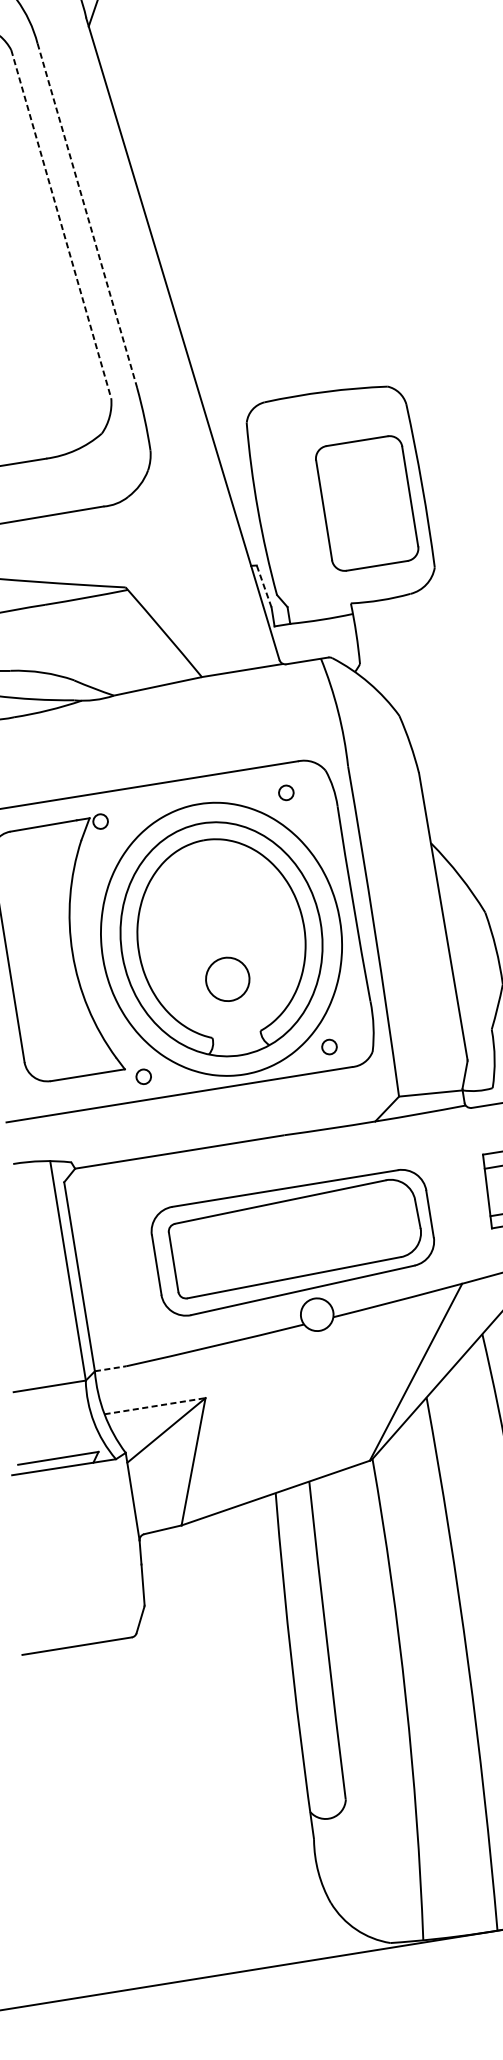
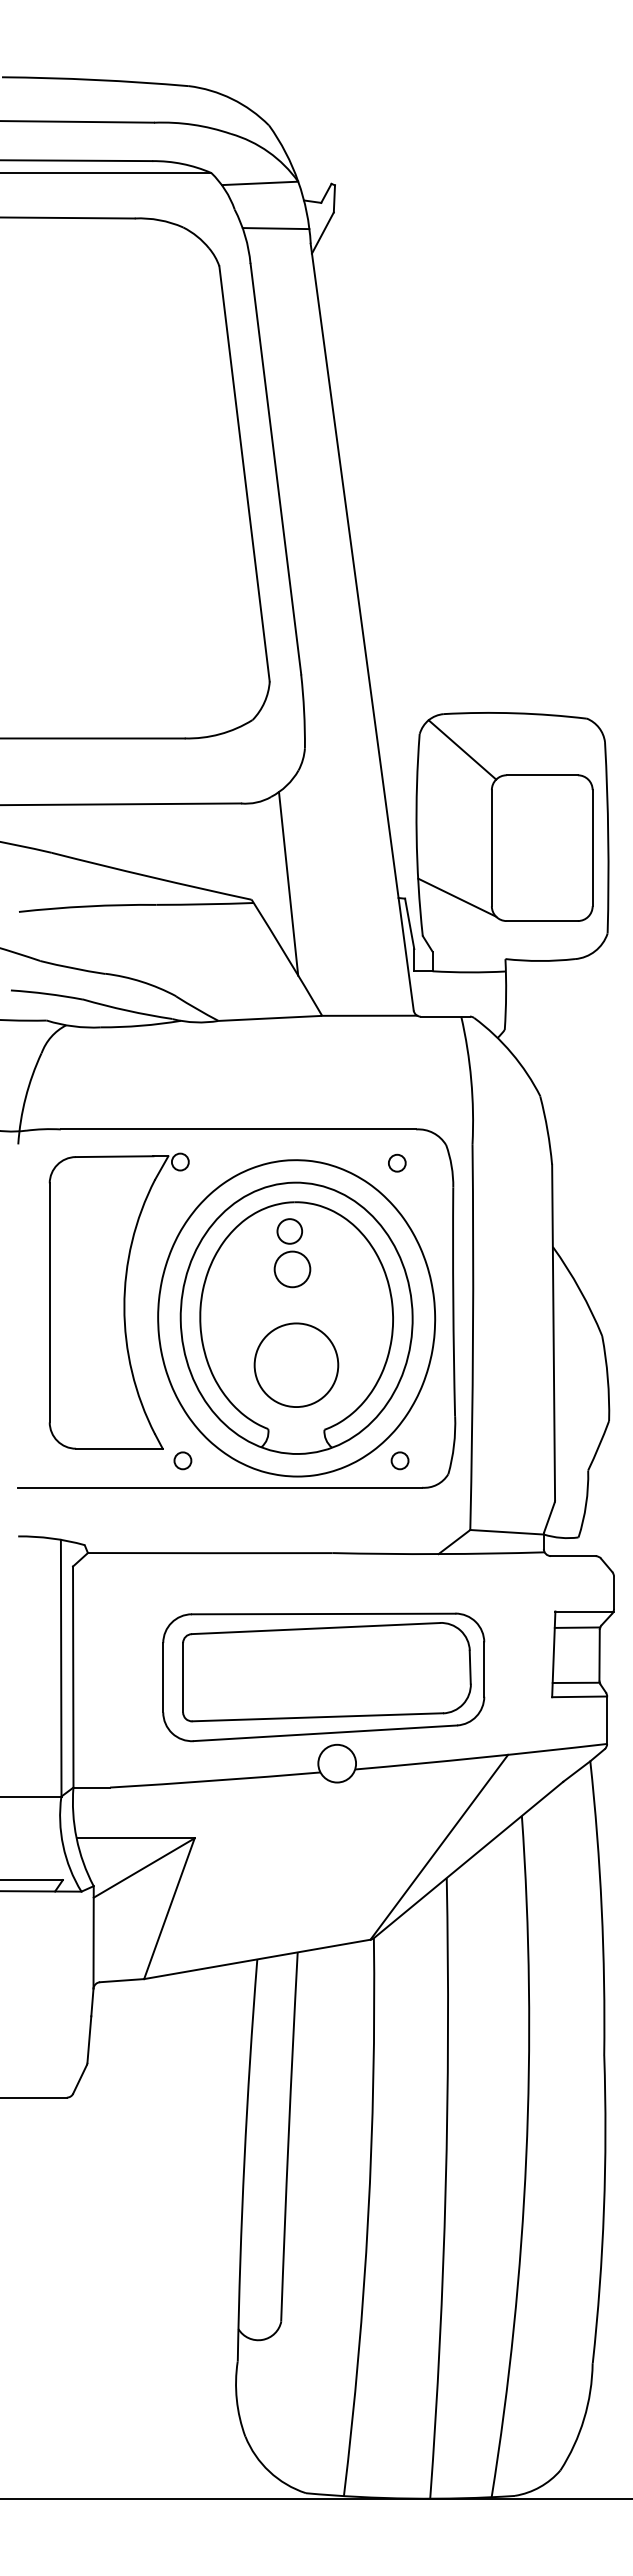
line: (54, 10) -> (275, 228), added
line: (87, 216) -> (275, 469), dashed -> solid
line: (61, 224) -> (244, 474), dashed -> solid
line: (285, 430) -> (462, 749), added
line: (301, 557) -> (457, 897), added
line: (154, 568) -> (288, 883), added
line: (263, 586) -> (409, 923), dashed -> solid
part: (209, 884) -> (292, 1253), added
circle: (227, 978) -> (296, 1364), size x1.67
line: (111, 1368) -> (92, 1787), dashed -> solid
line: (155, 1406) -> (136, 1838), dashed -> solid

